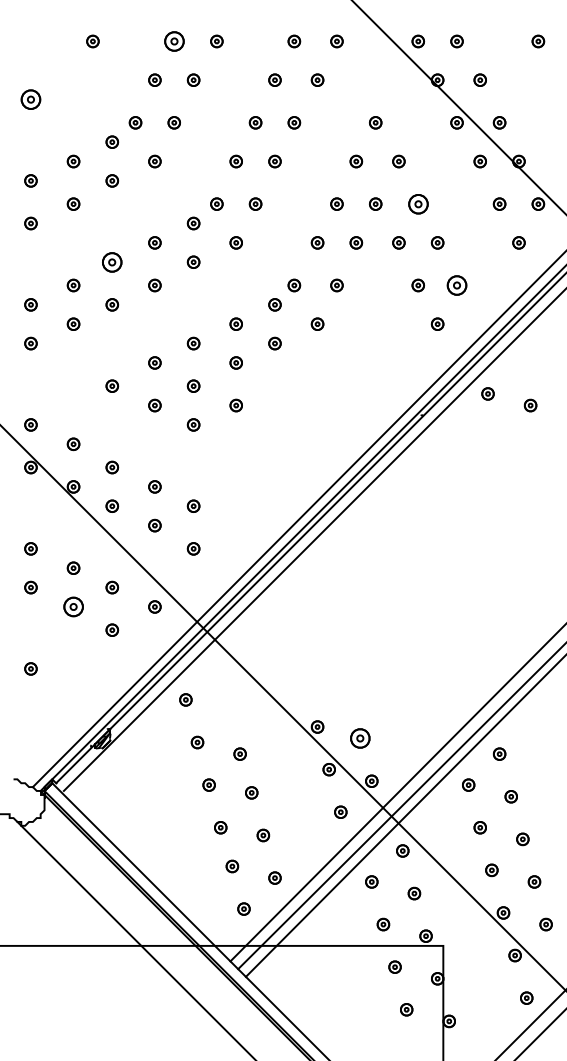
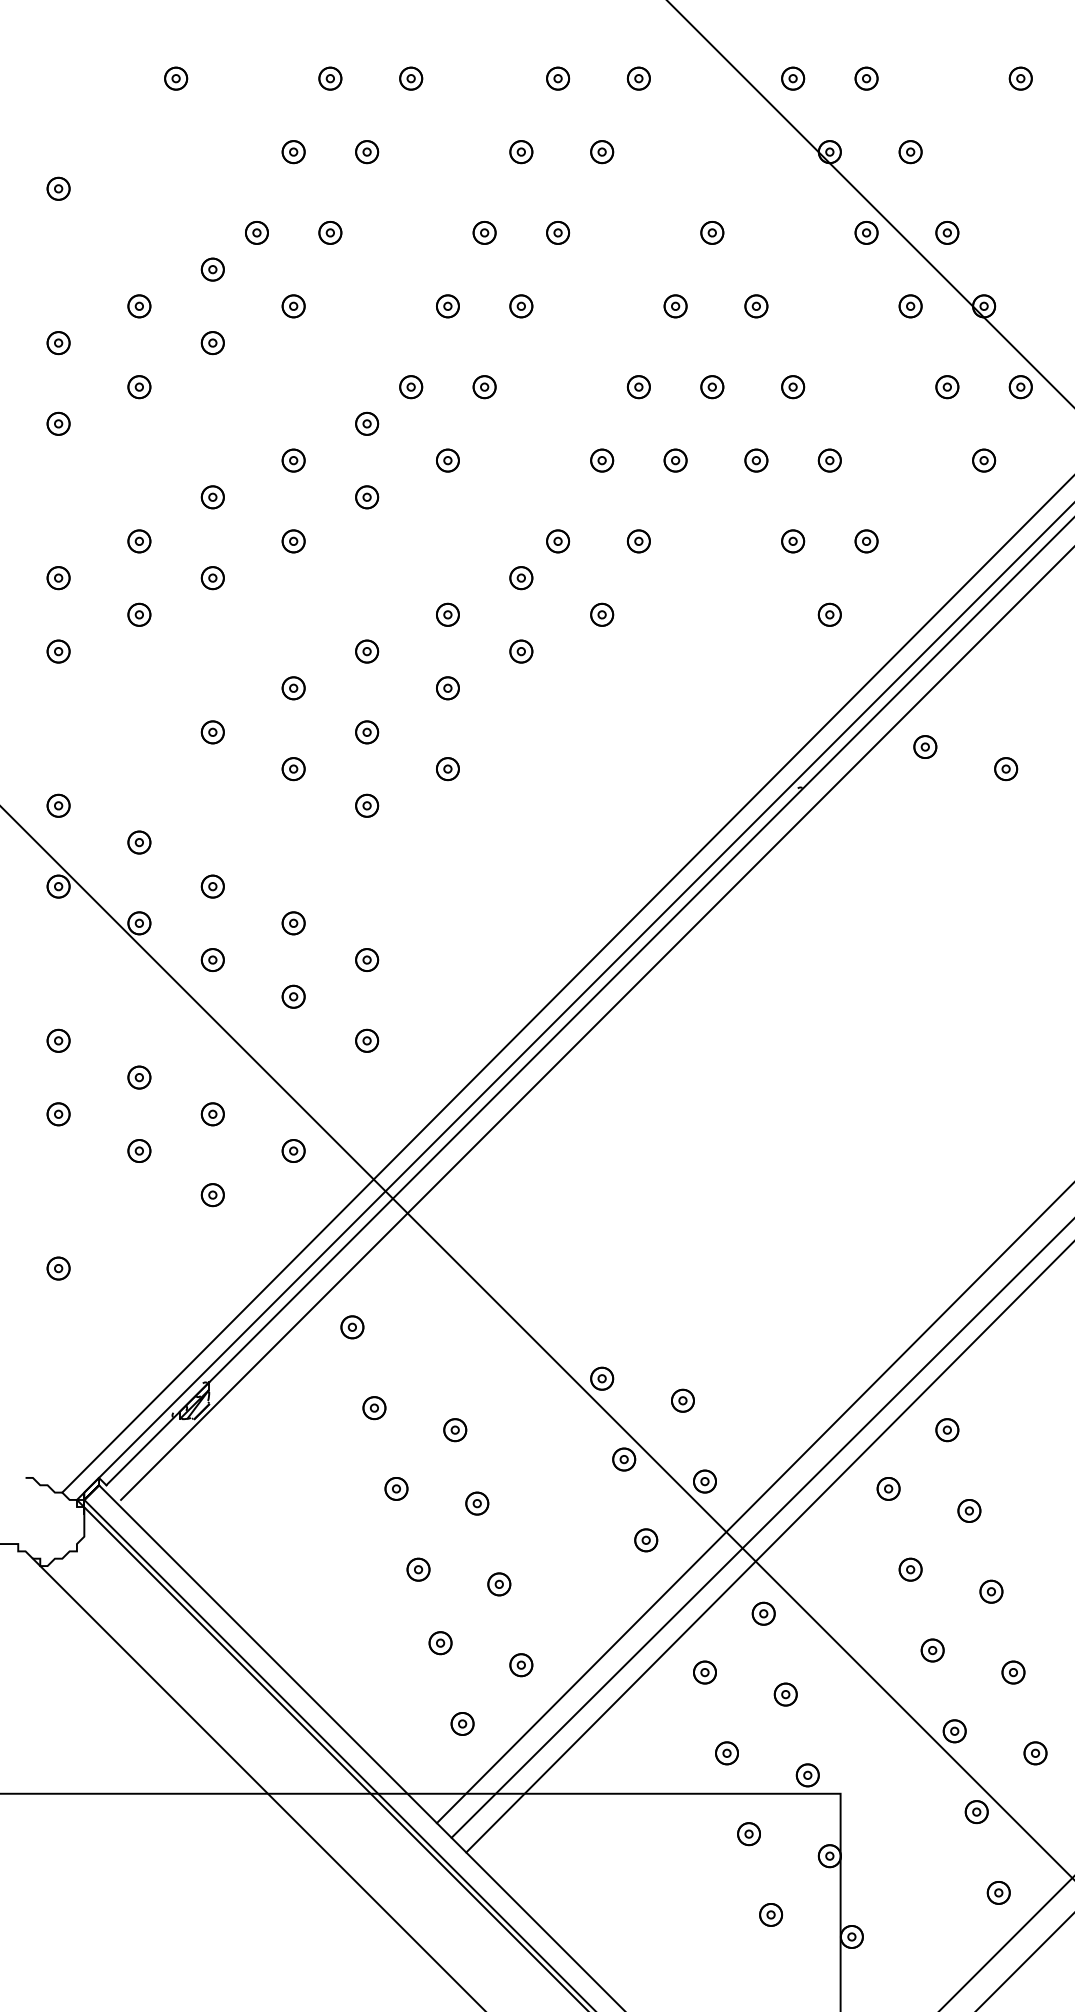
part: (173, 41) -> (328, 78), size x0.62
part: (30, 99) -> (57, 188), size x0.62
part: (417, 203) -> (791, 385), size x0.62
part: (112, 261) -> (213, 495), size x0.62
part: (456, 285) -> (865, 541), size x0.62
part: (73, 606) -> (139, 1150), size x0.62
part: (359, 738) -> (681, 1400), size x0.62

